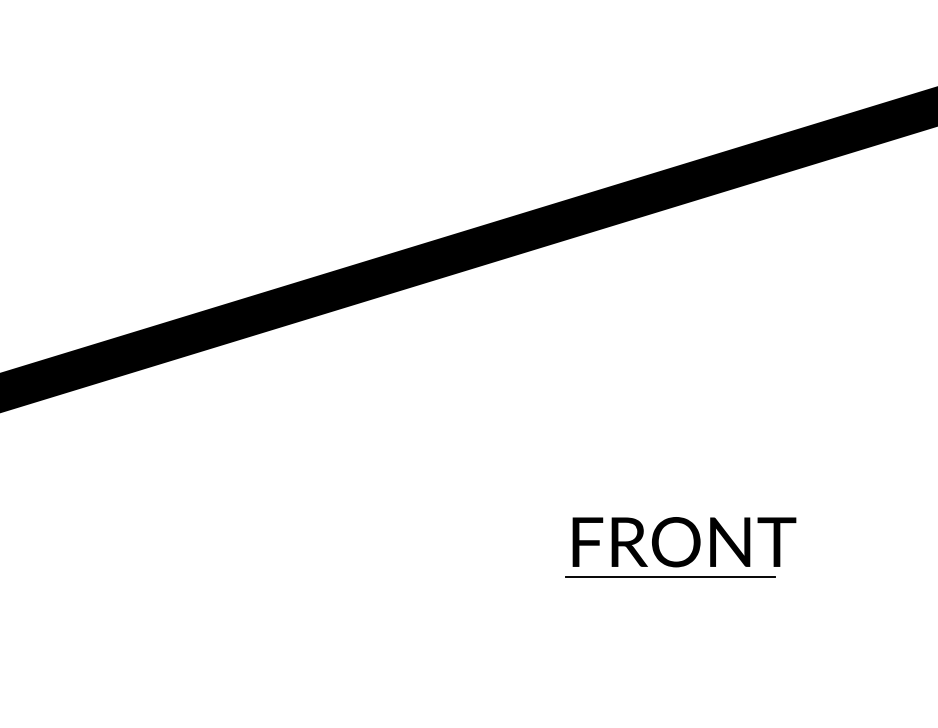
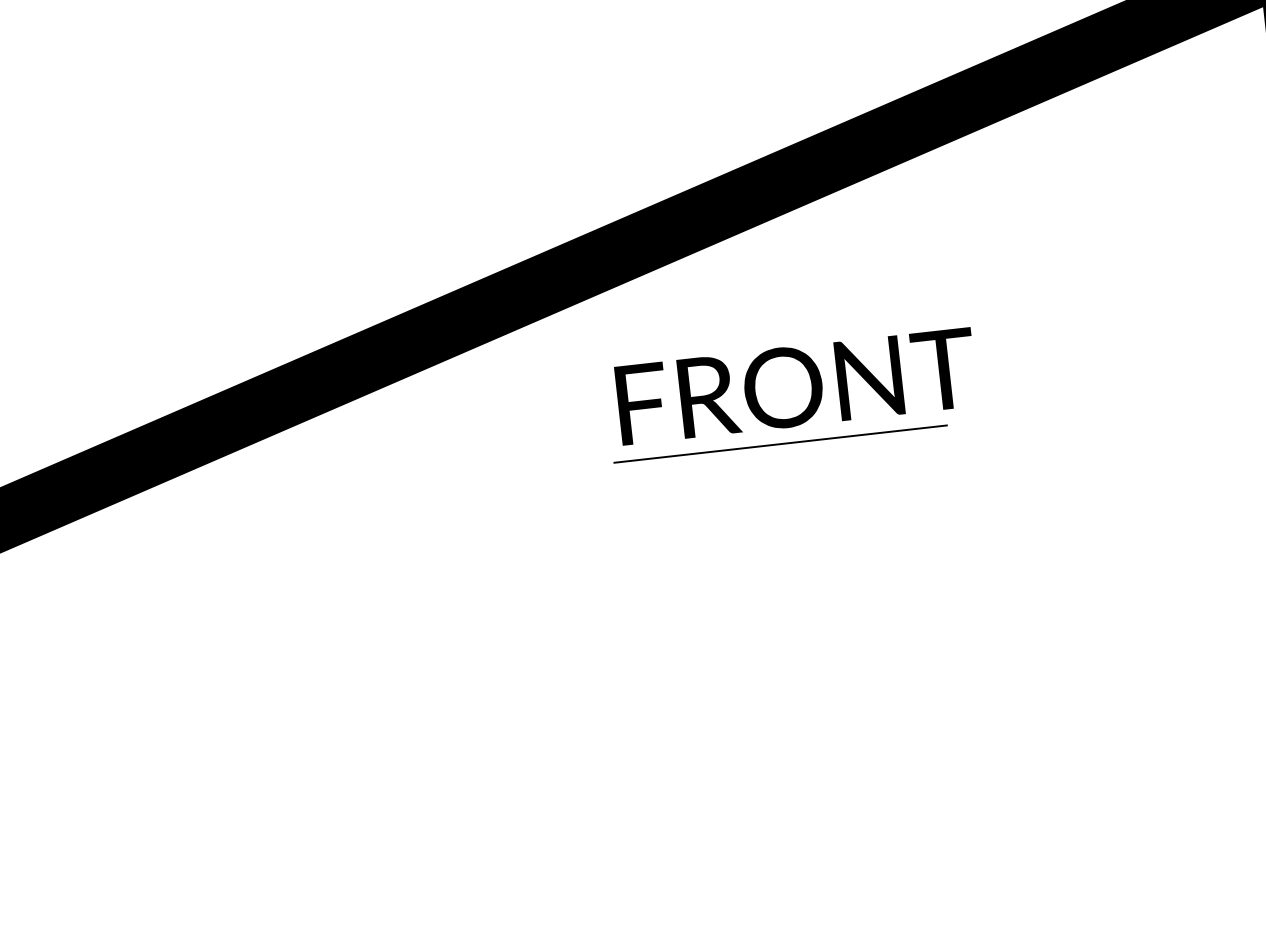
part: (680, 547) -> (791, 395), moved

